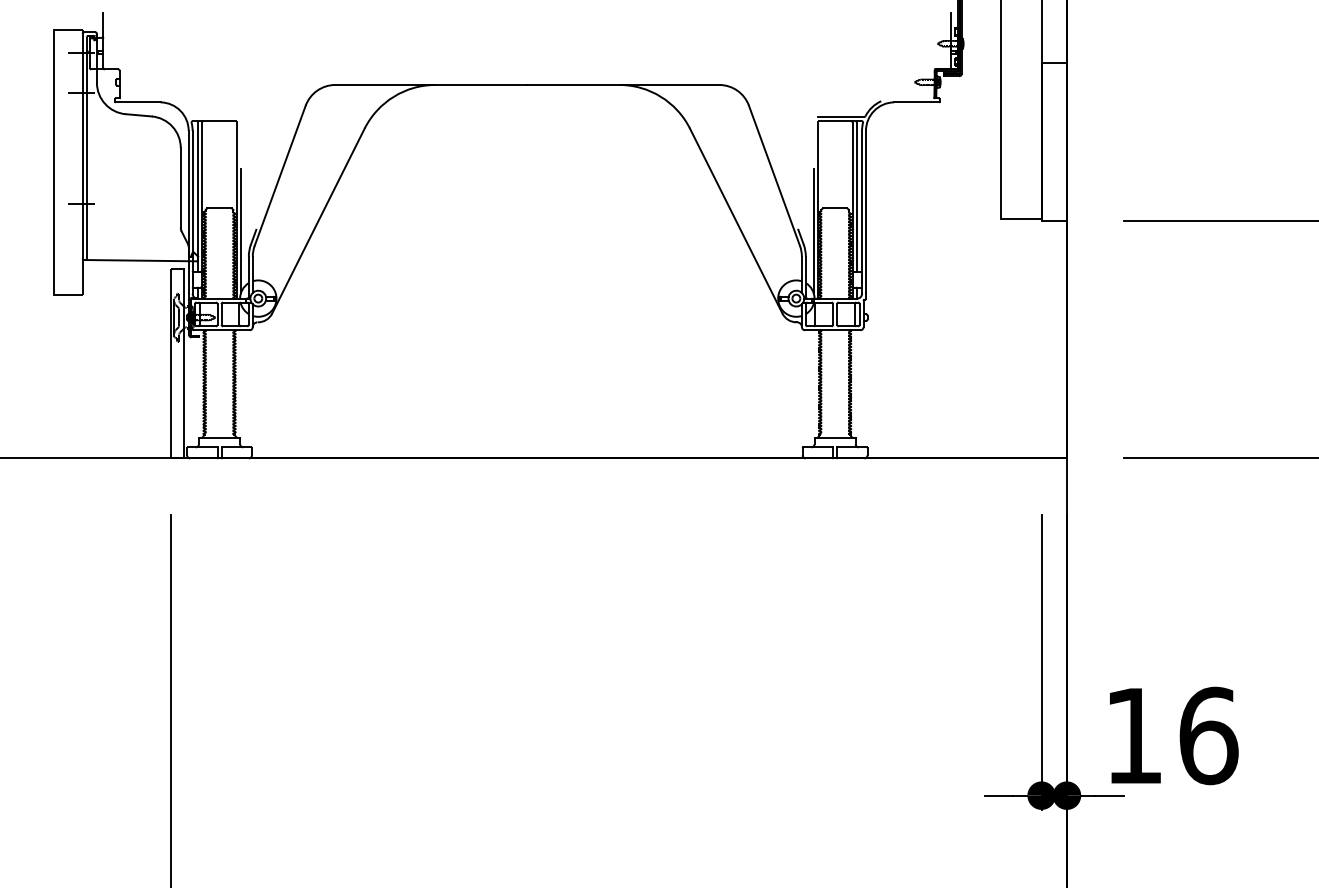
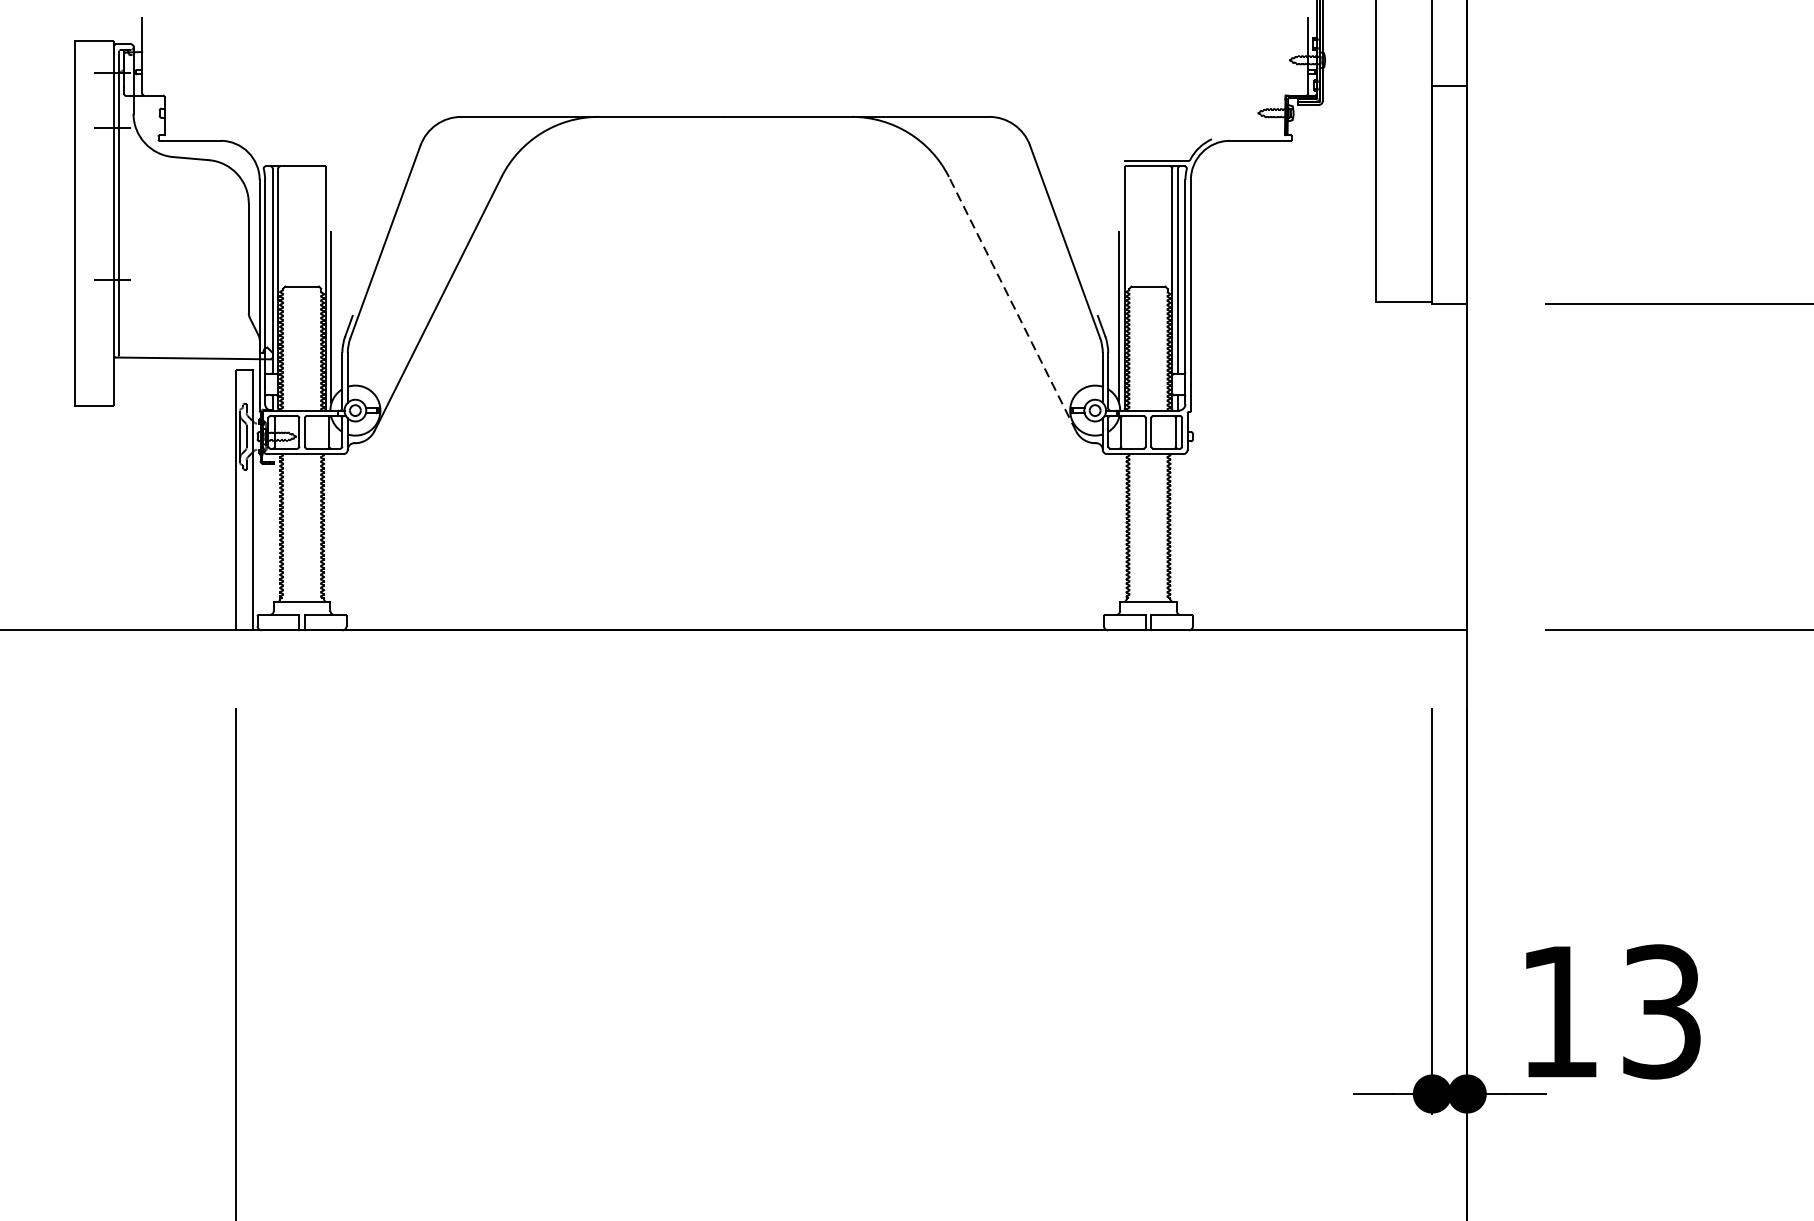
line: (736, 220) -> (1012, 303), solid -> dashed
text: (1208, 735) -> (1661, 1011), 16 -> 13

